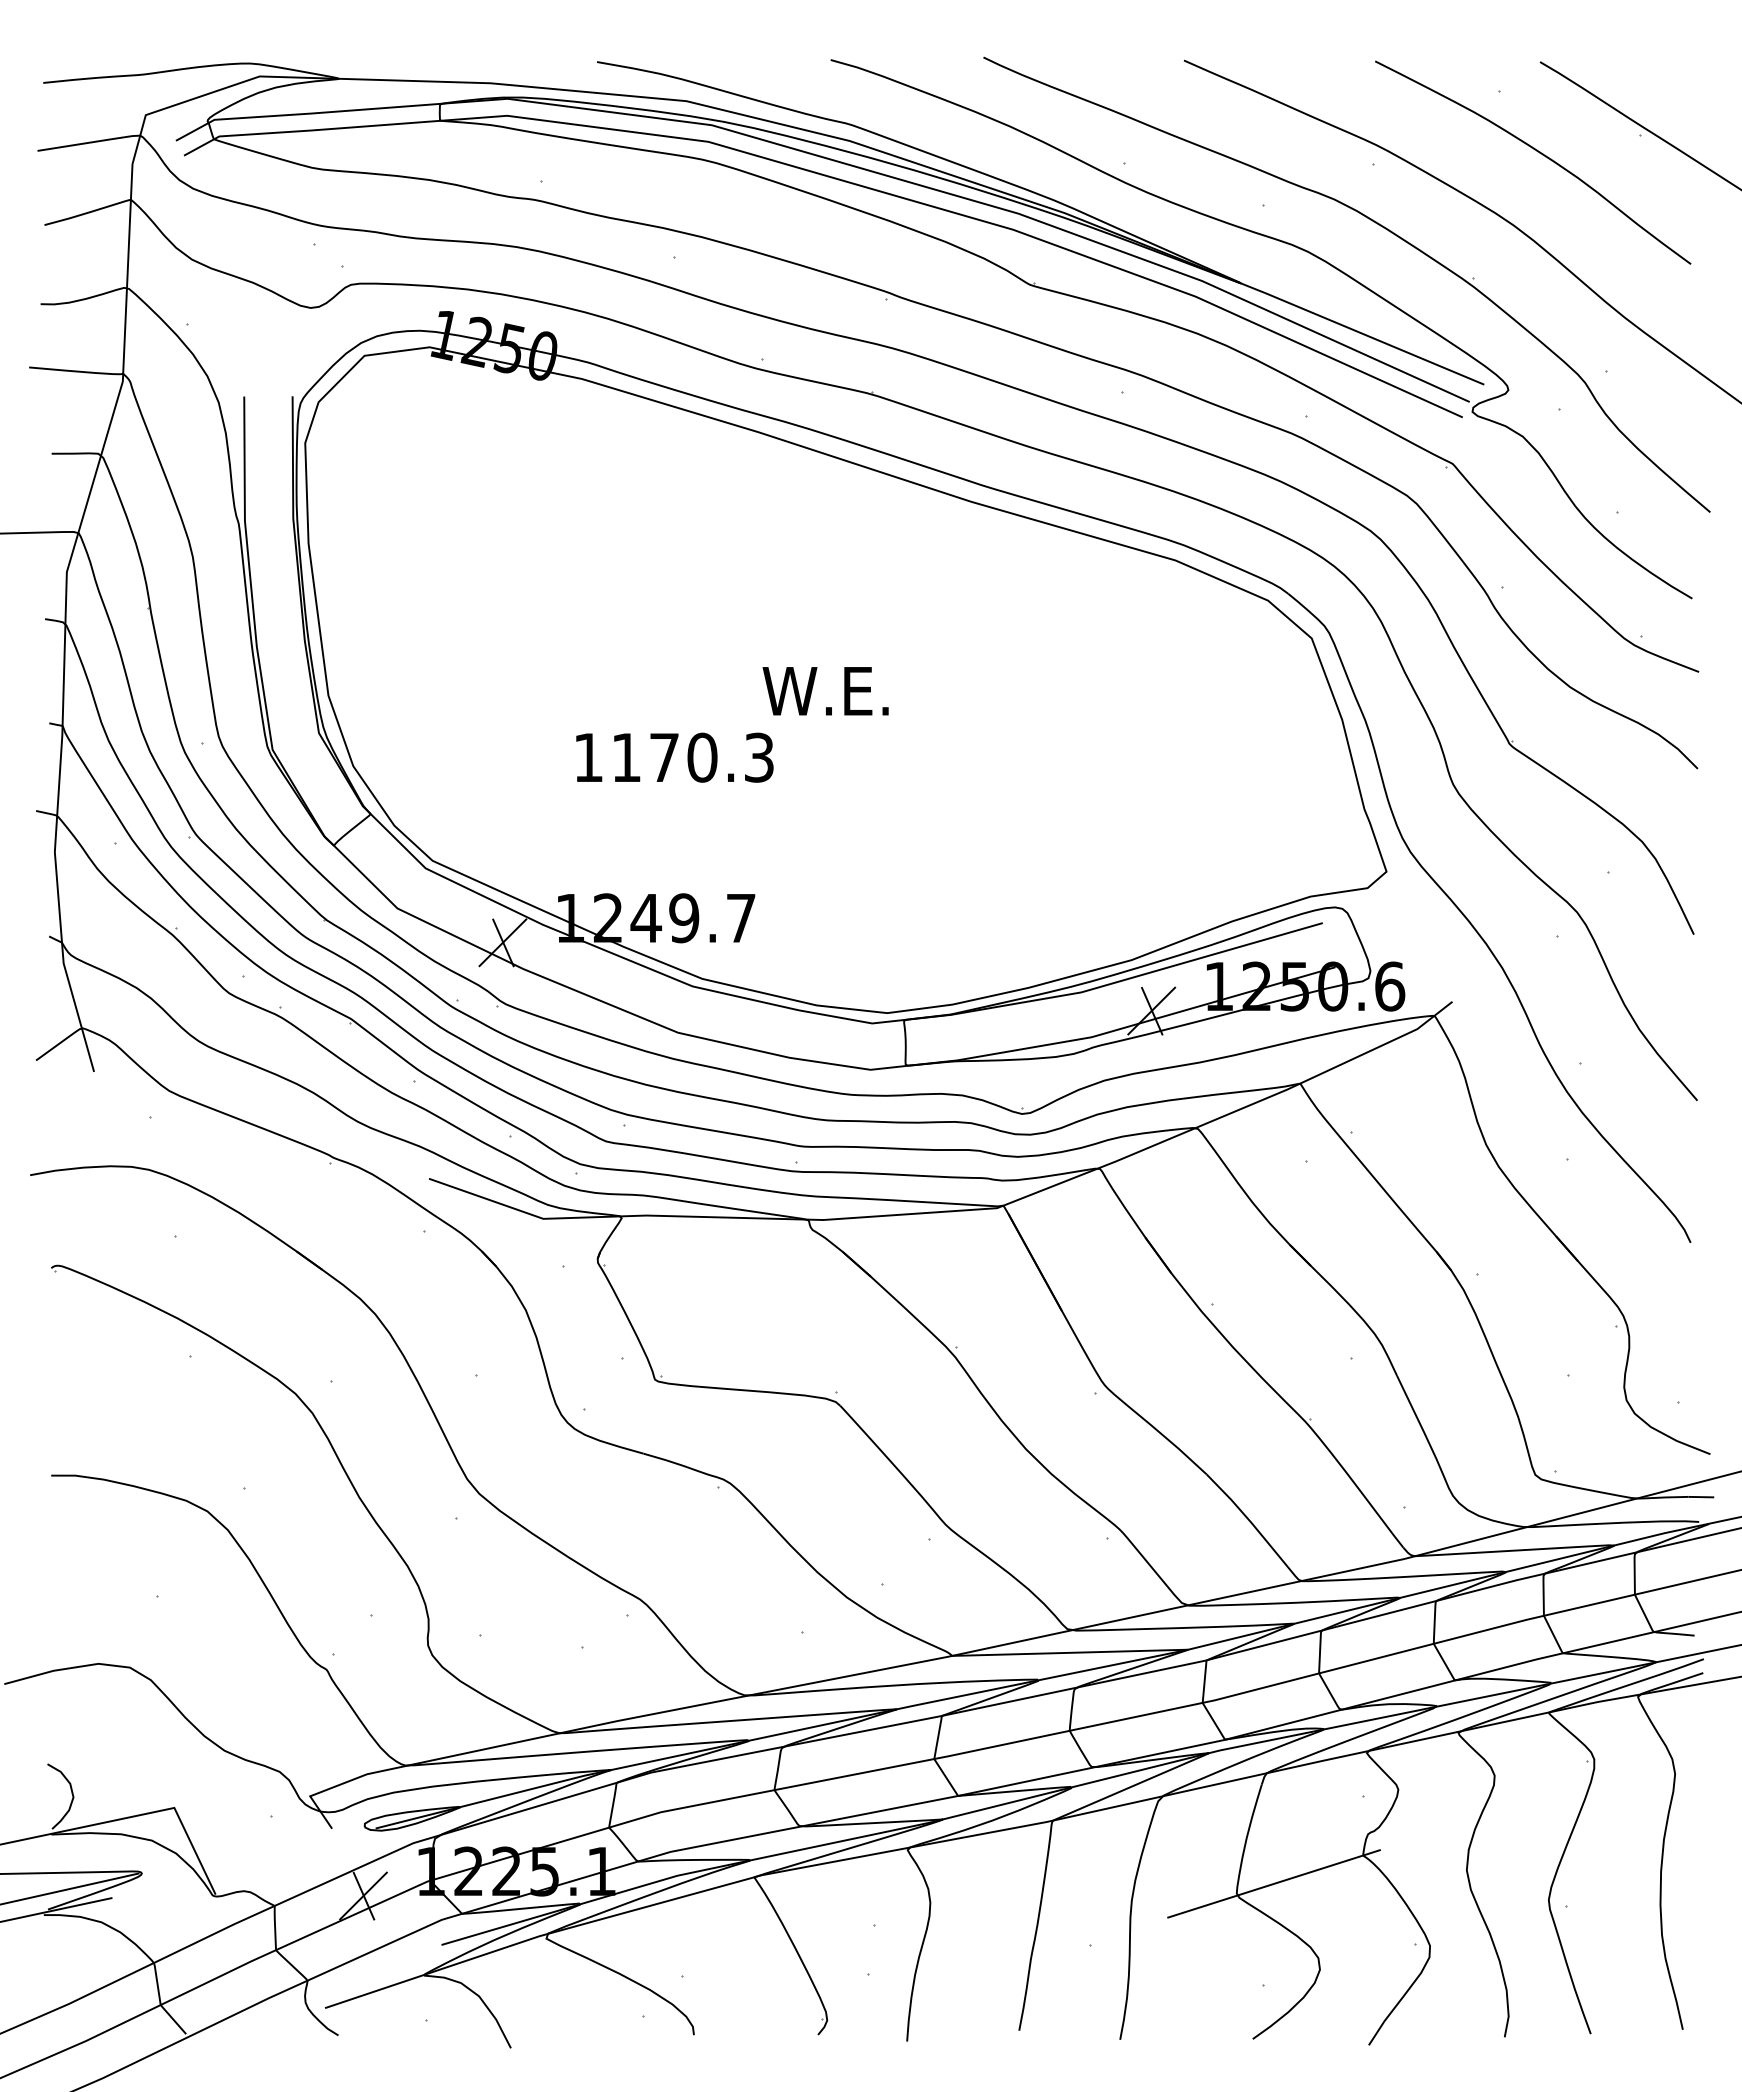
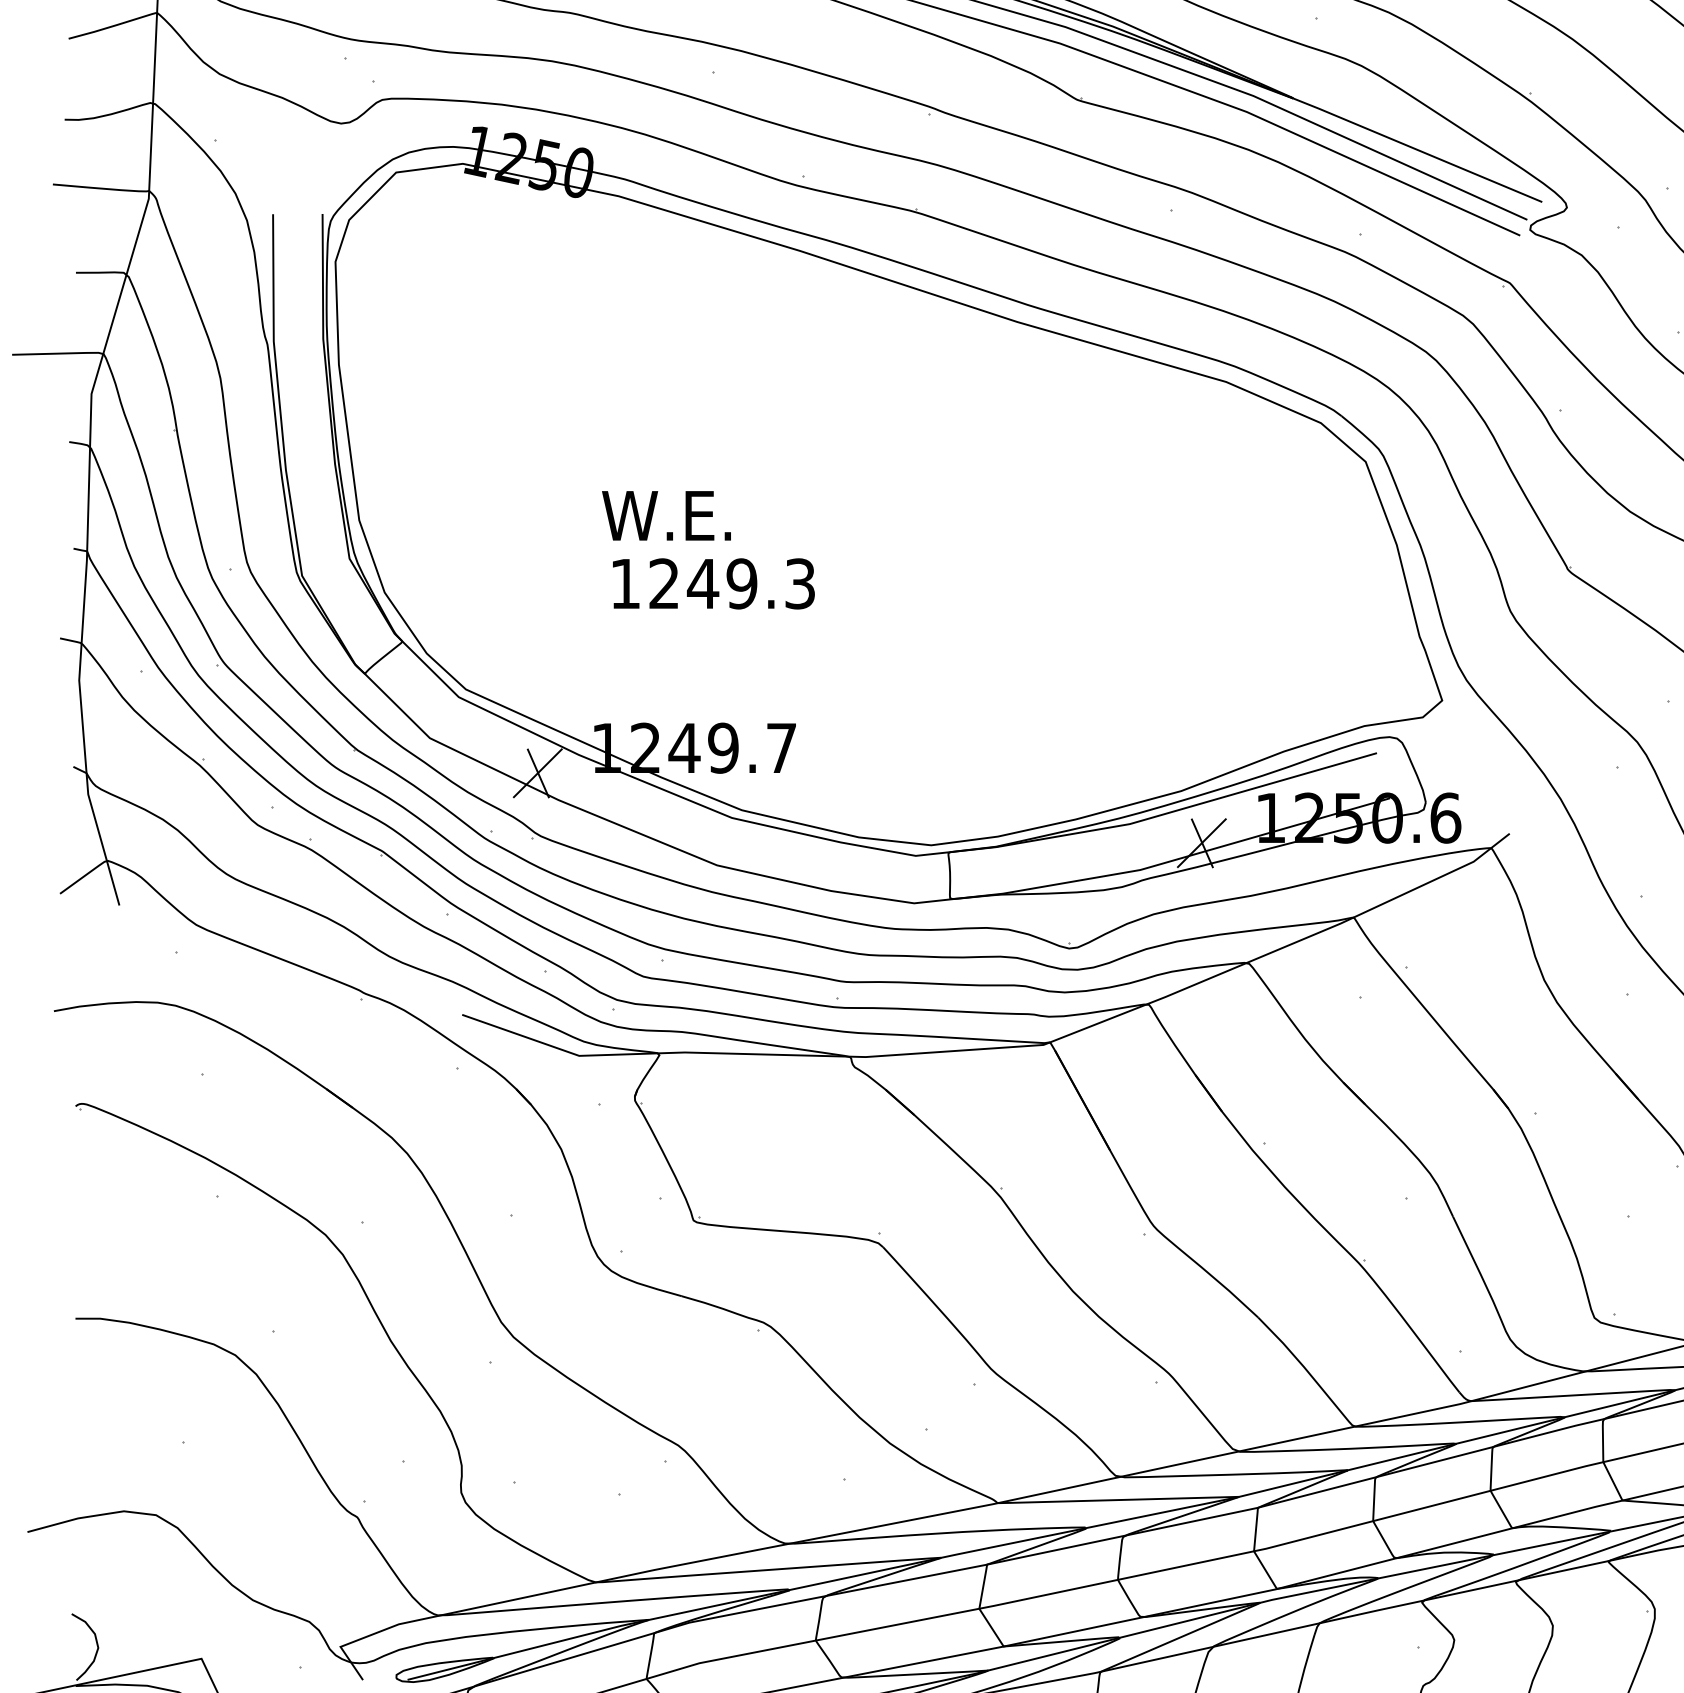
text: (825, 691) -> (666, 516), moved
text: (664, 757) -> (703, 583), 1170.3 -> 1249.3

